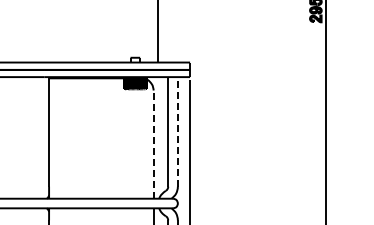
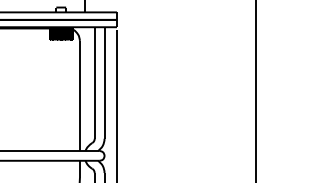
line: (177, 131) -> (104, 82), dashed -> solid
line: (153, 144) -> (79, 95), dashed -> solid

